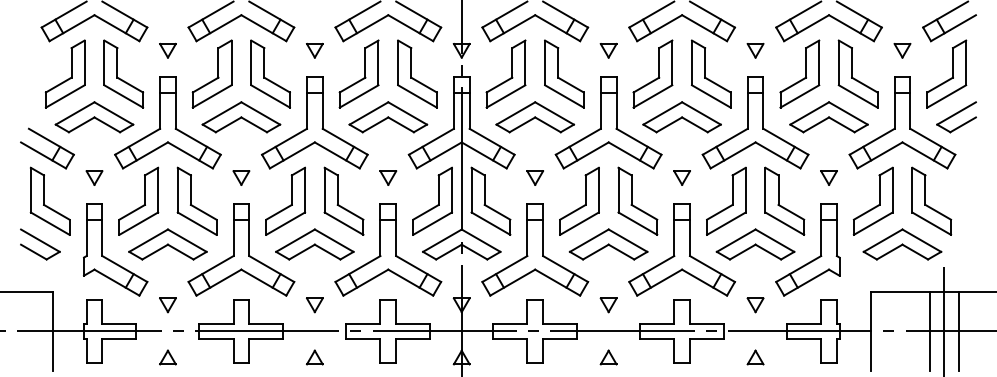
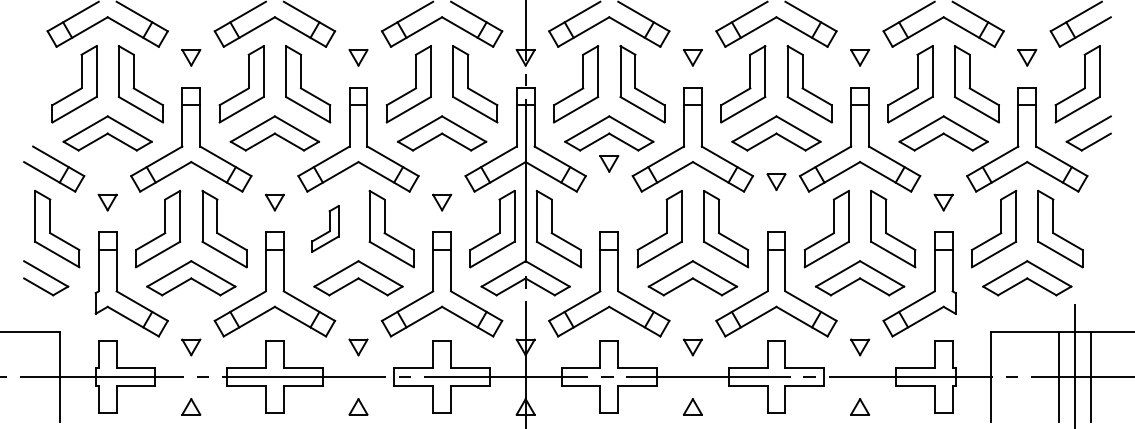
part: (534, 177) -> (608, 163), moved
part: (681, 177) -> (775, 181), moved
part: (285, 200) -> (325, 228), size x0.6

